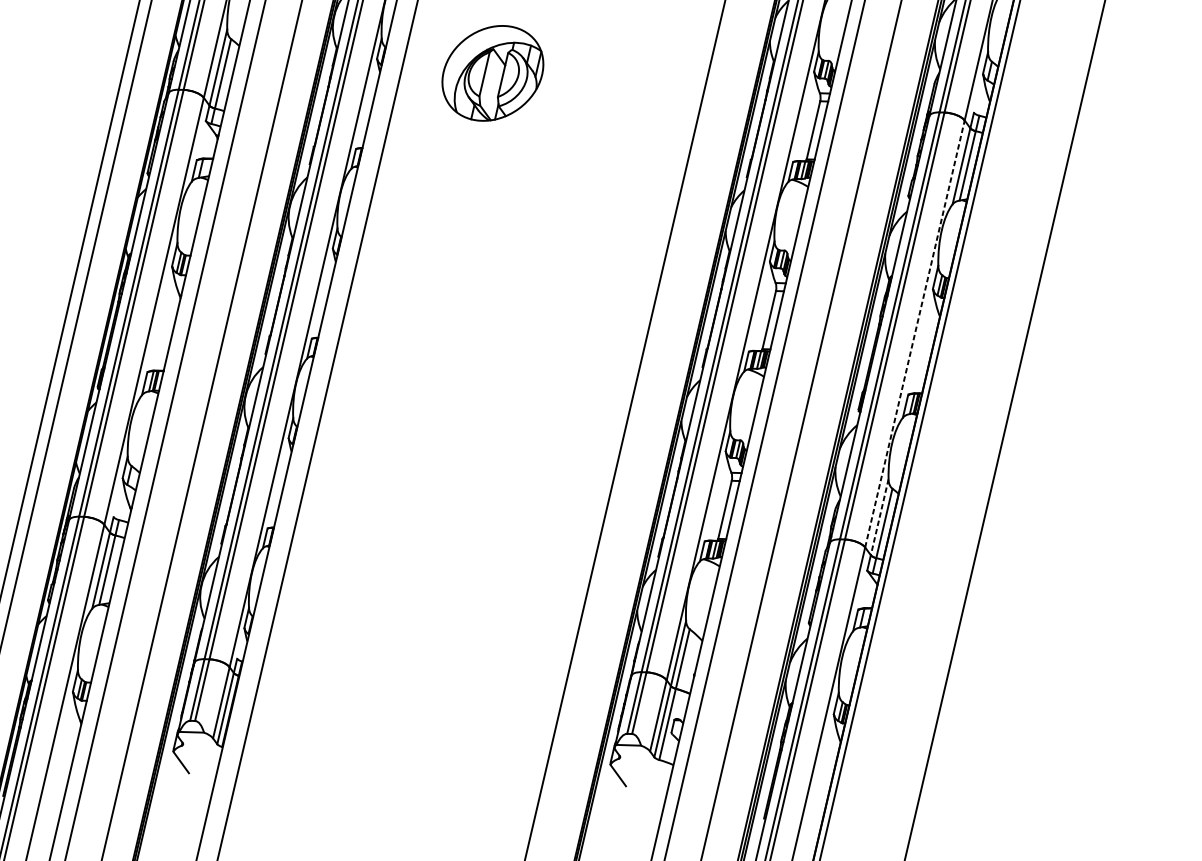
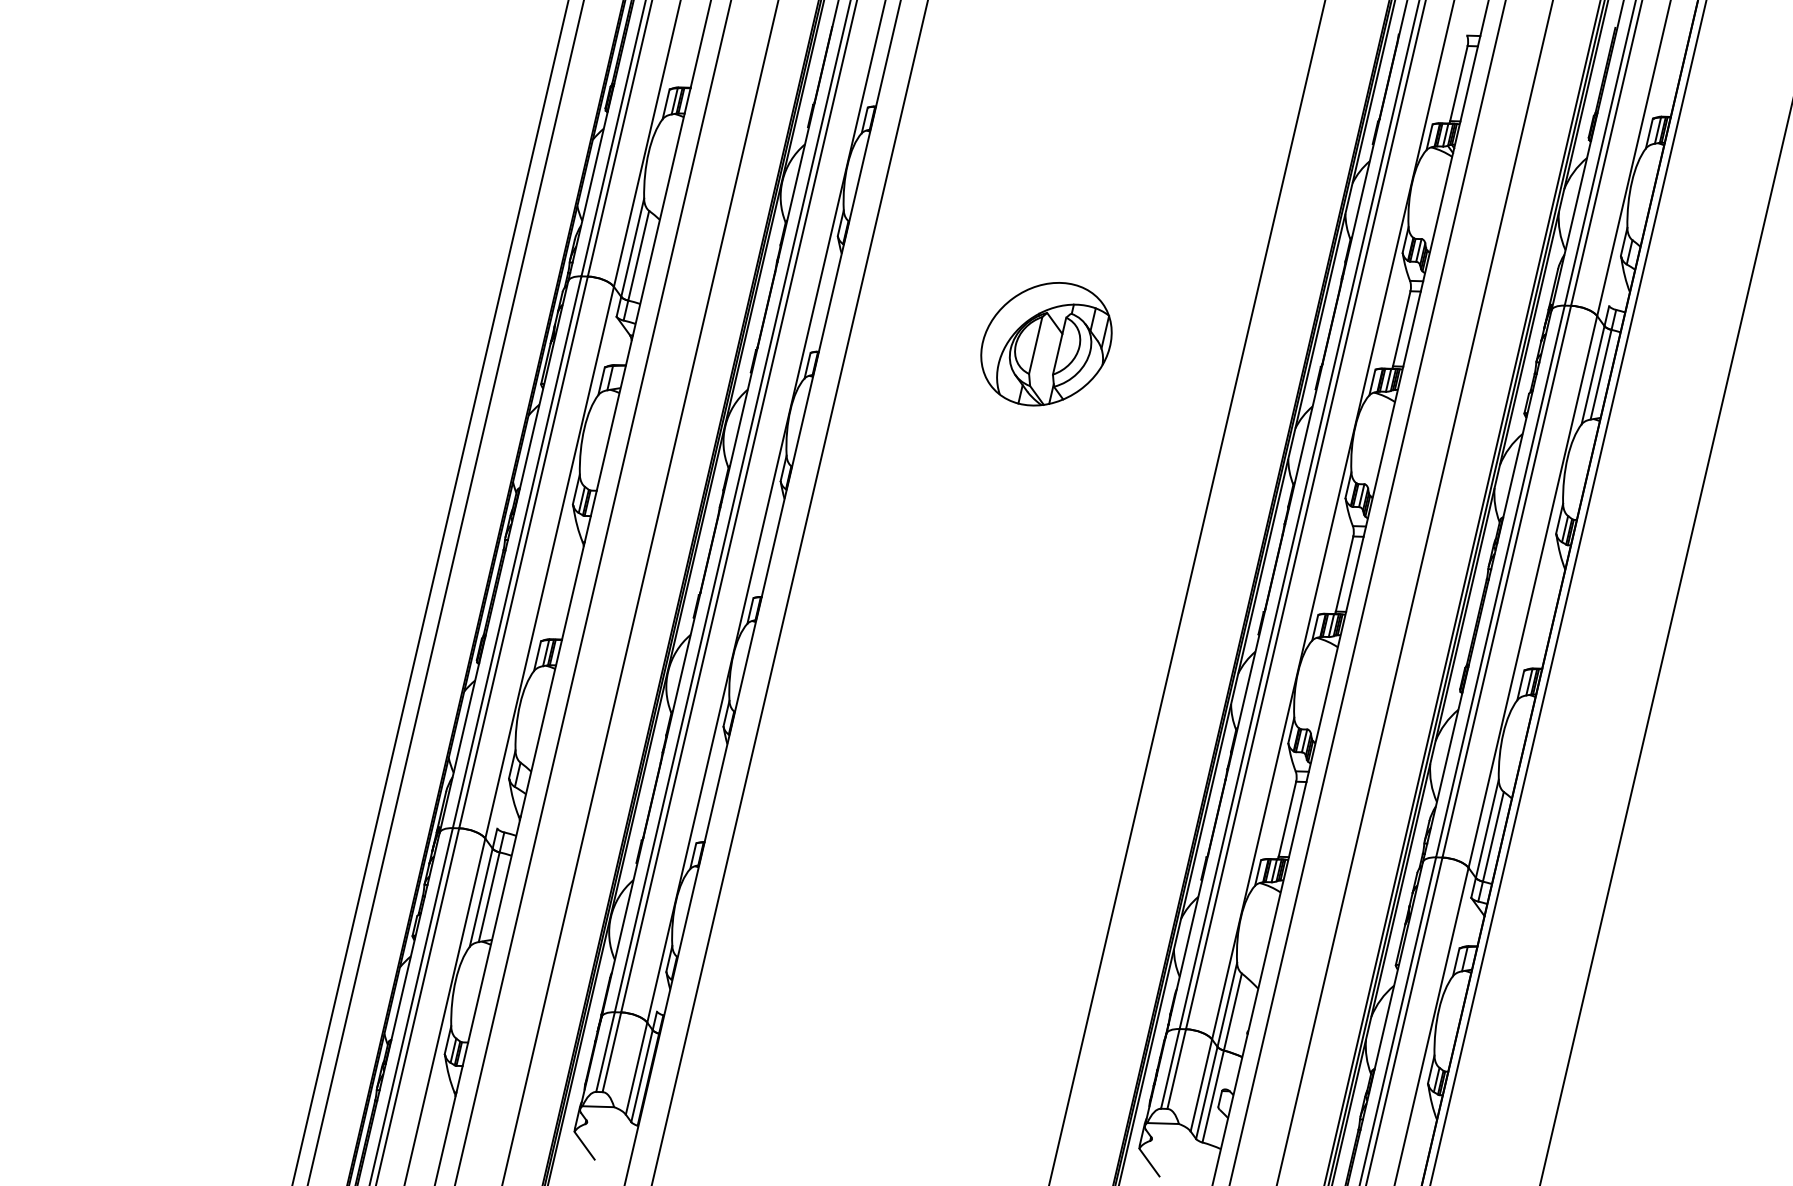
part: (492, 73) -> (1046, 344), moved
line: (915, 333) -> (1533, 591), dashed -> solid
line: (879, 517) -> (1487, 829), dashed -> solid

